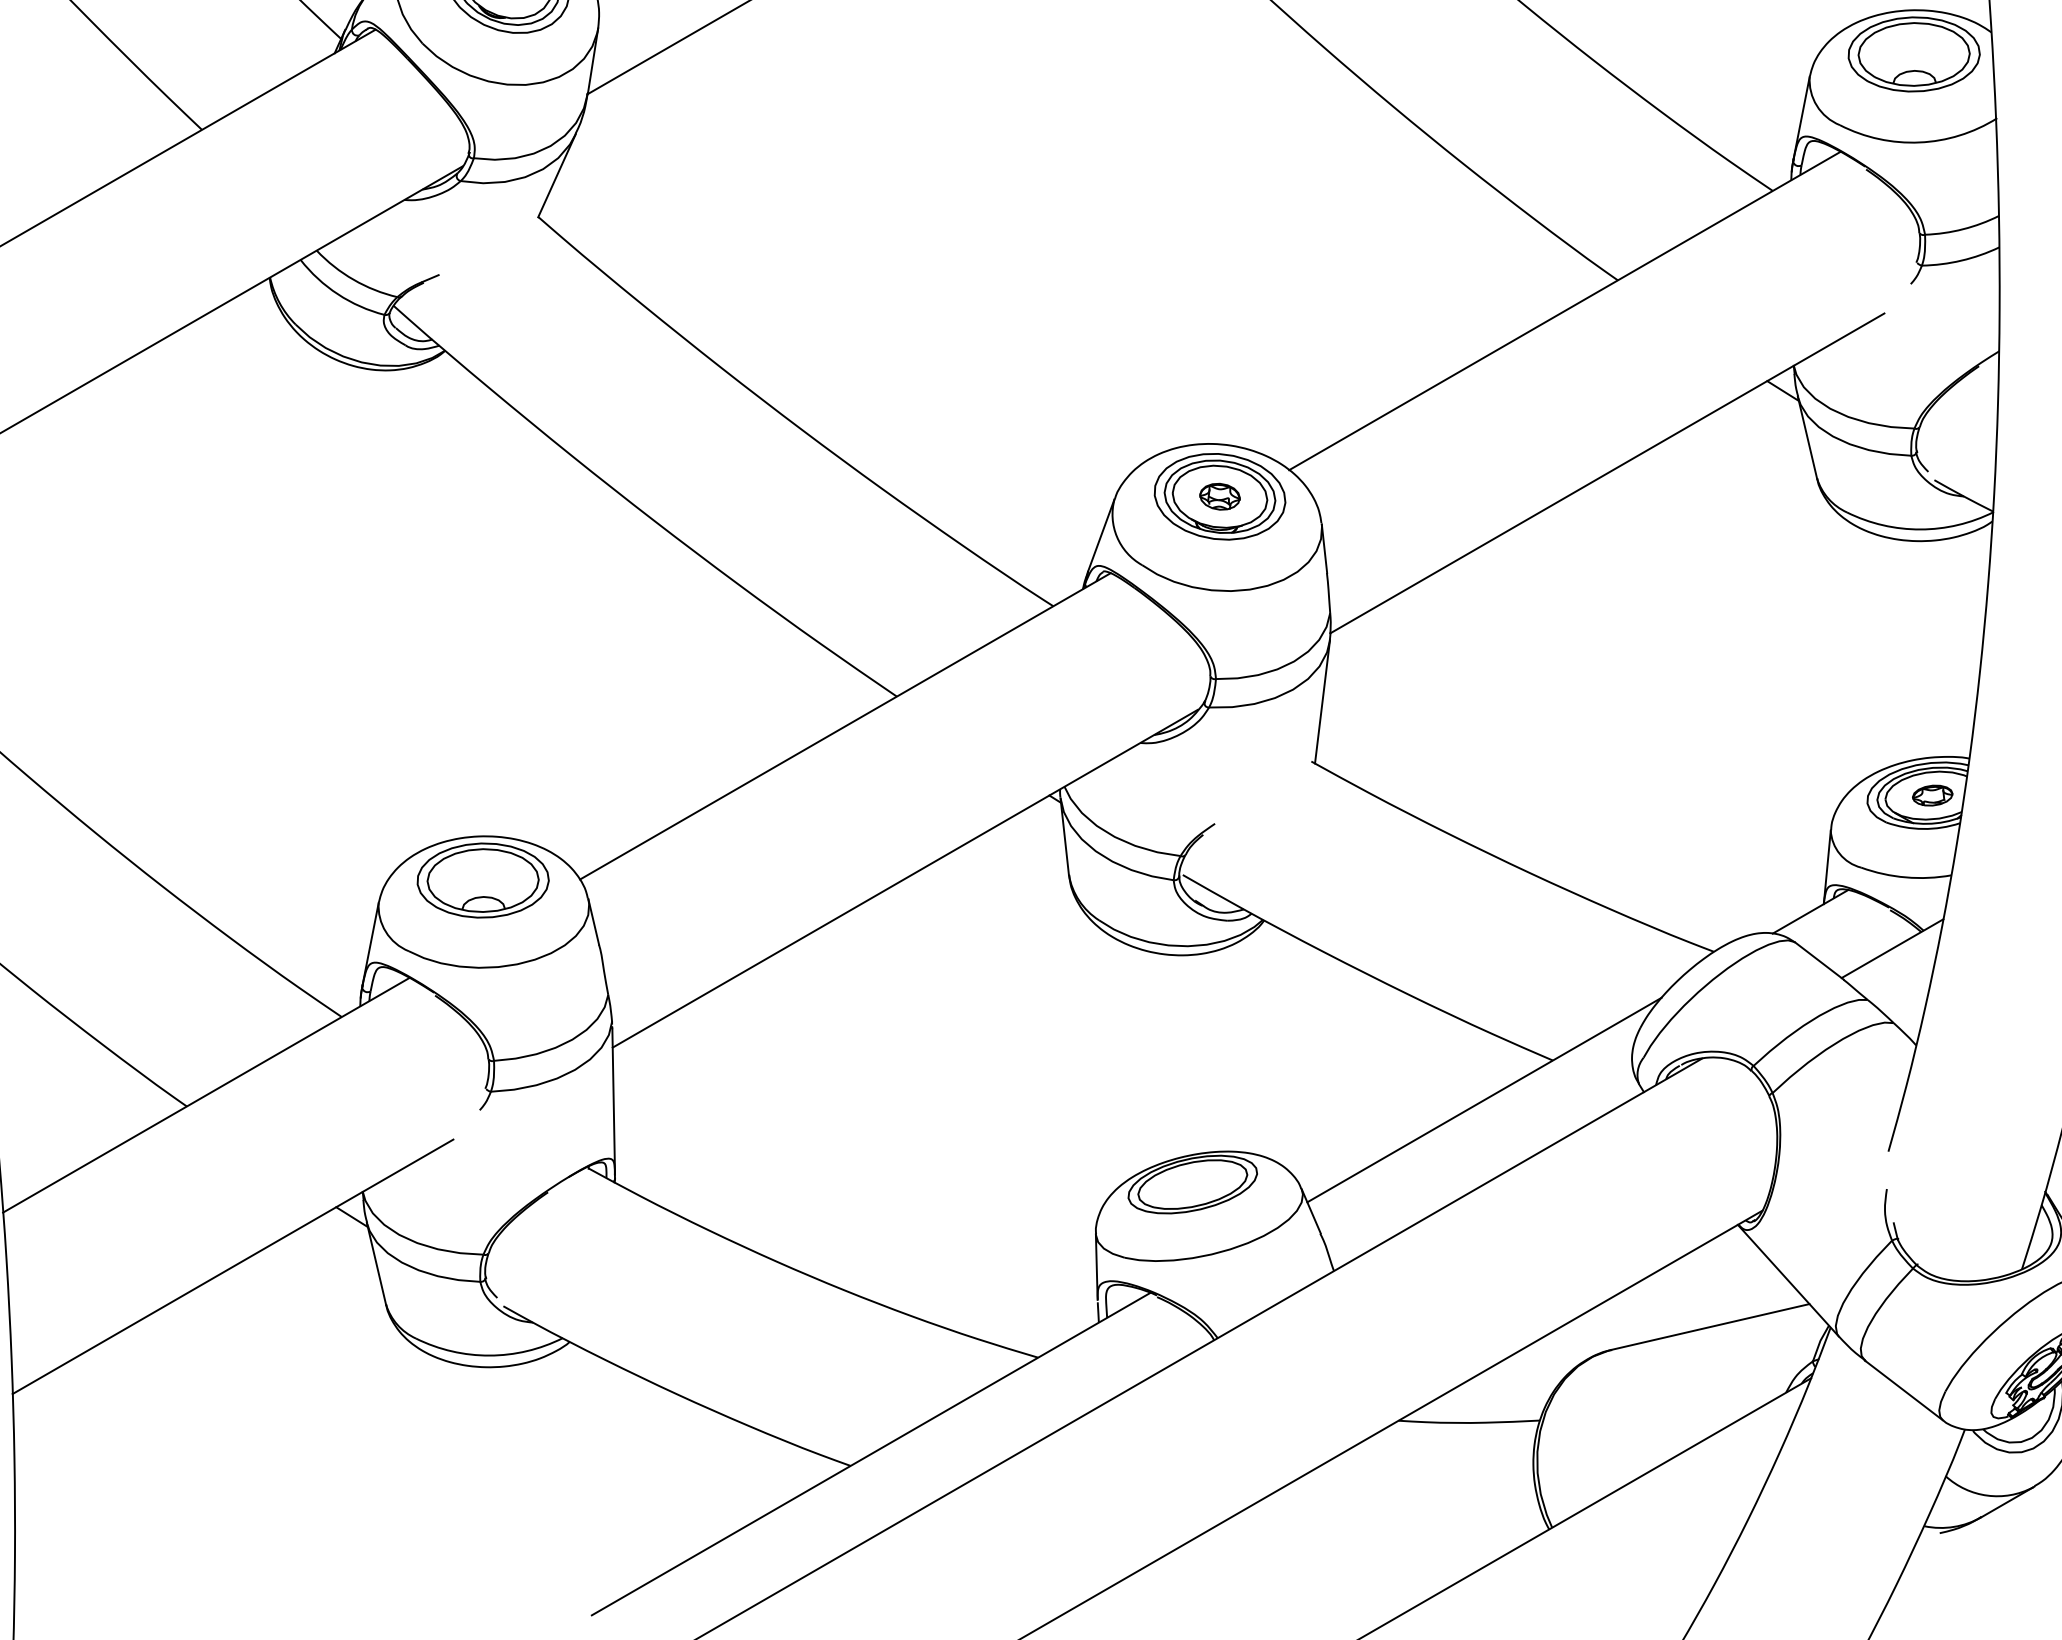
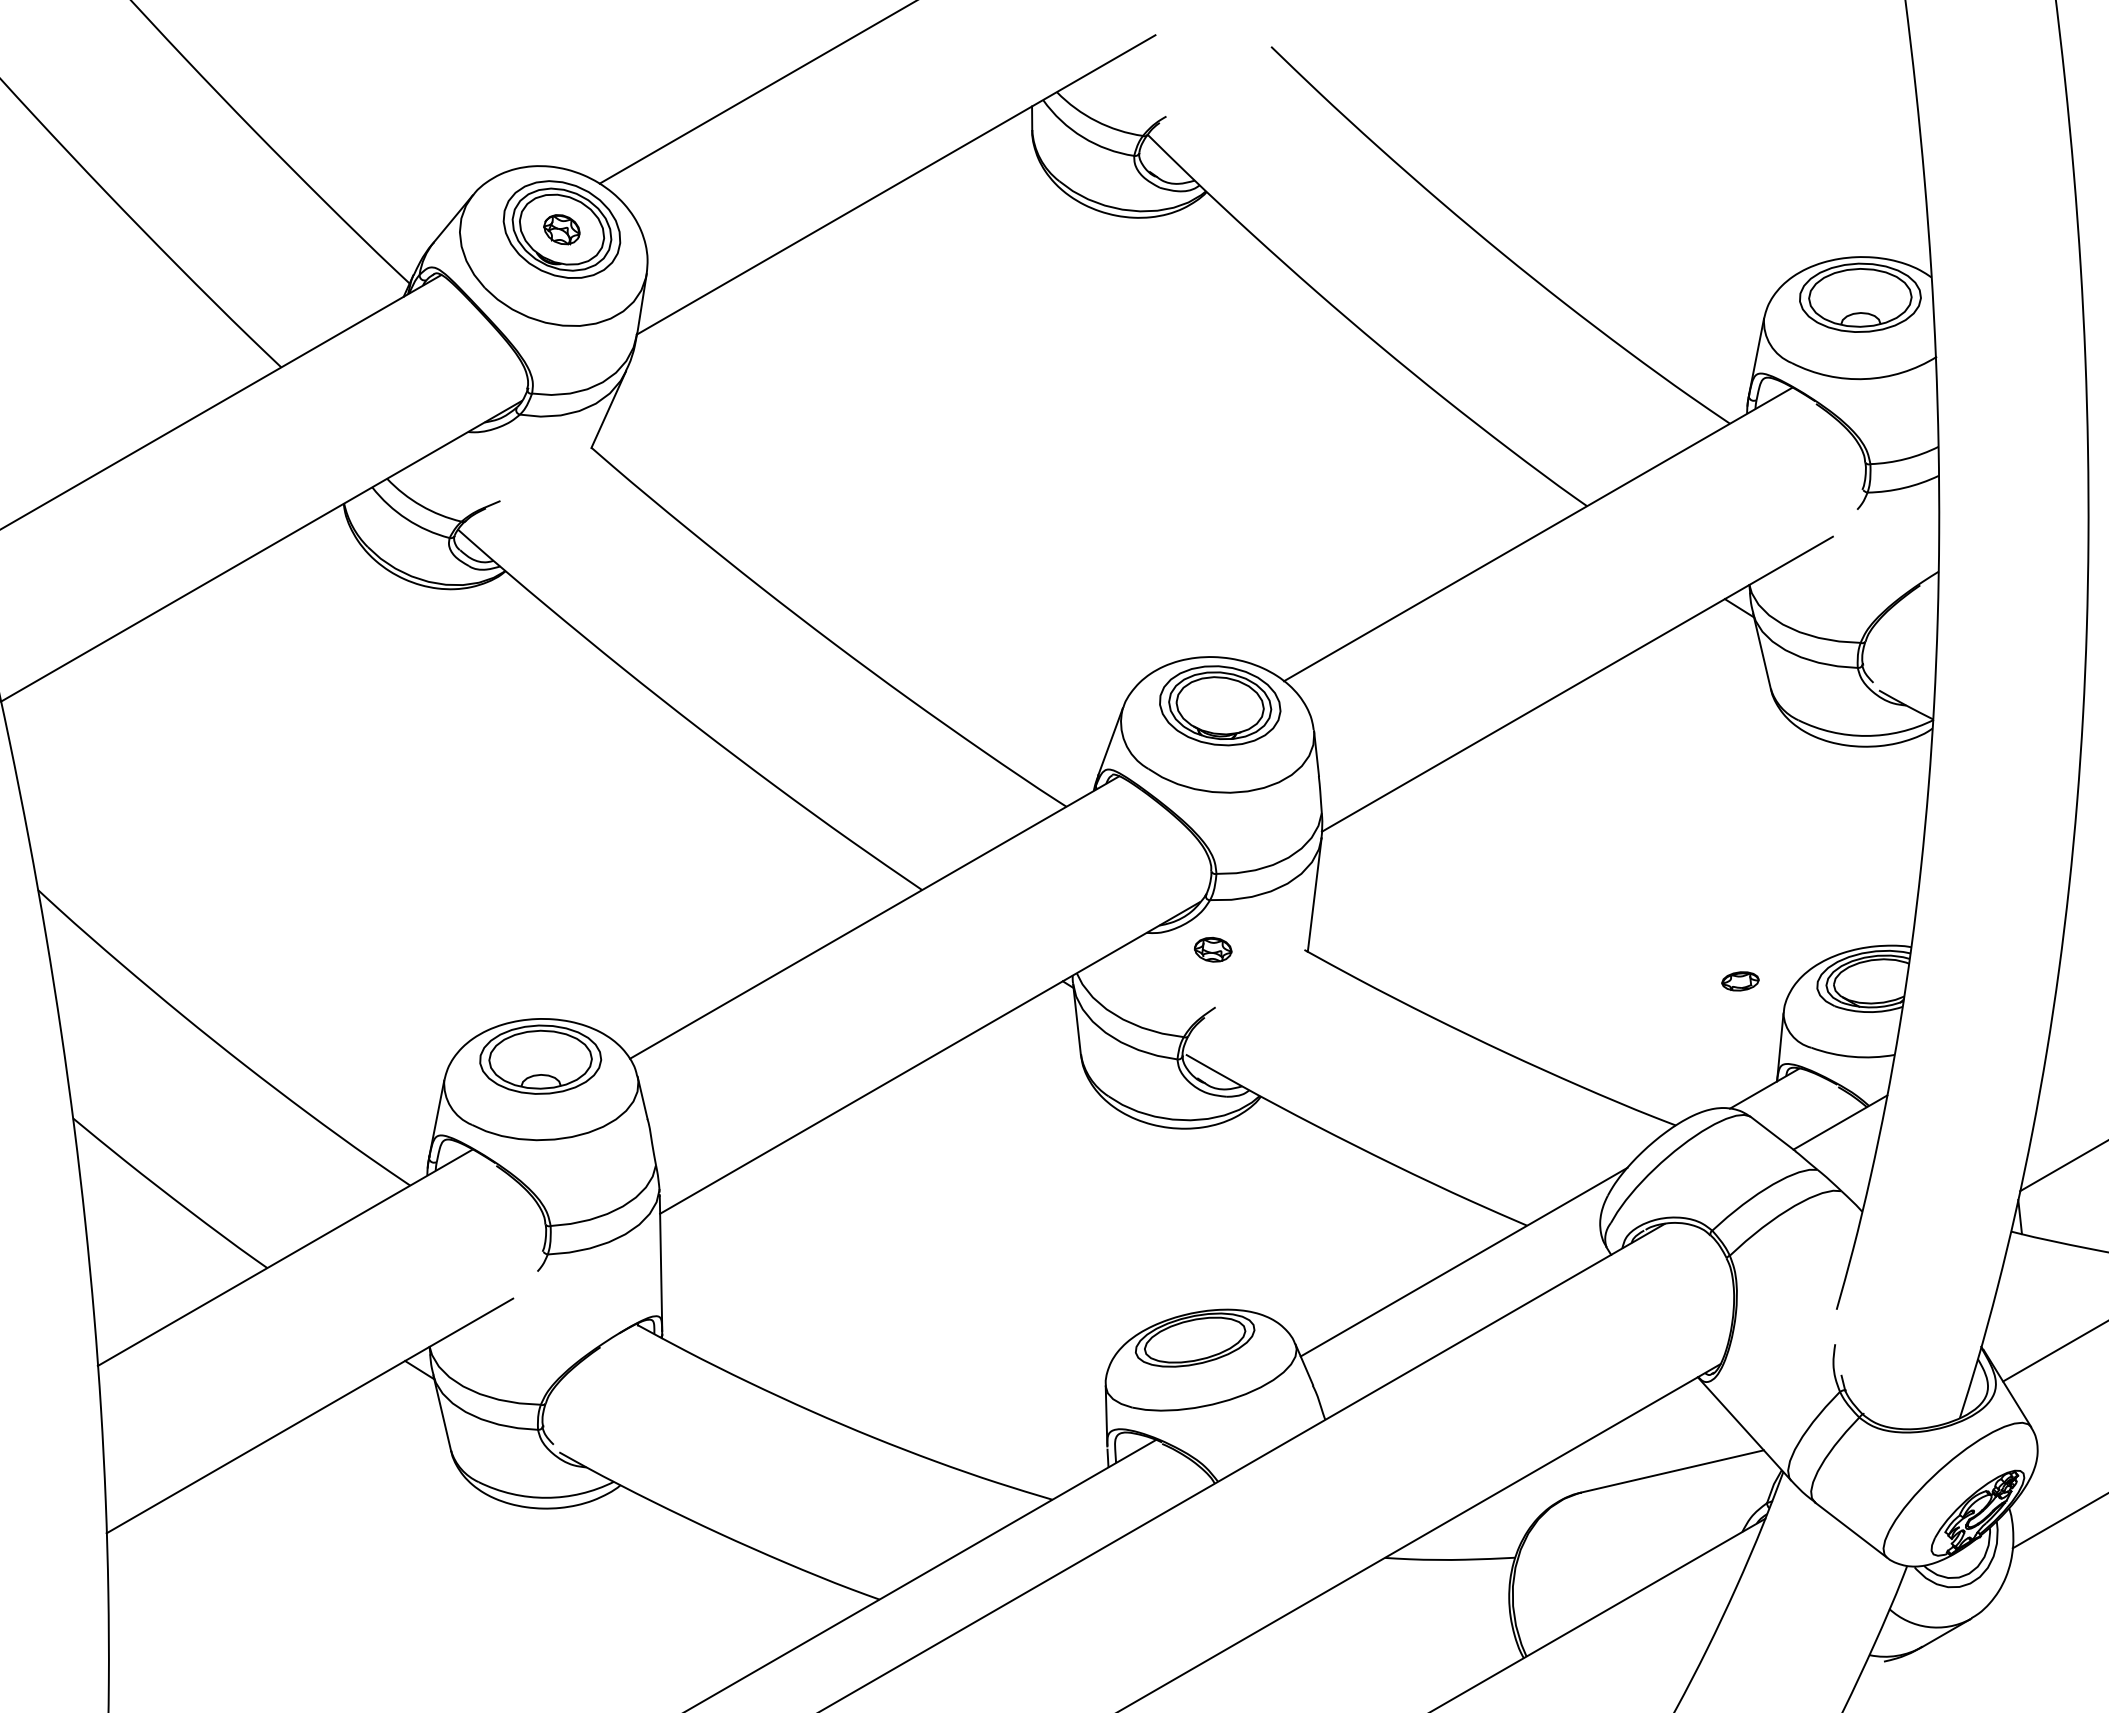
part: (1220, 496) -> (1213, 949), moved
part: (1932, 795) -> (1740, 981), moved

